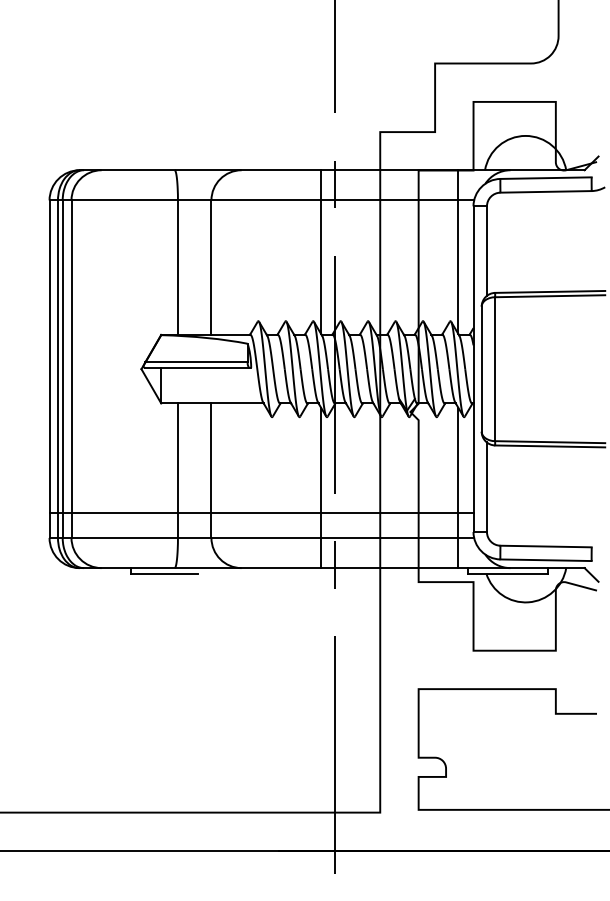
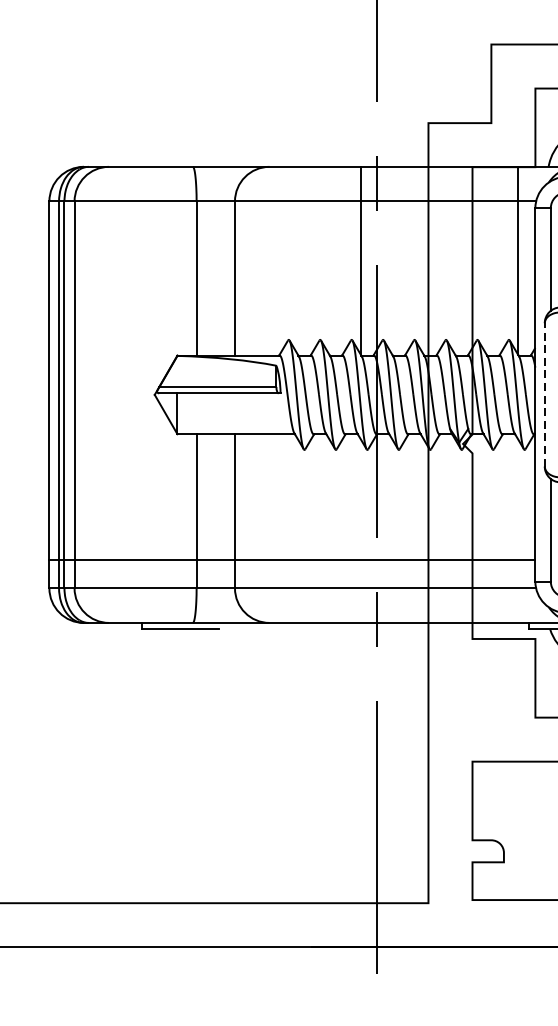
line: (481, 369) -> (544, 395), solid -> dashed
line: (321, 487) -> (361, 530), removed
line: (458, 487) -> (518, 530), removed

